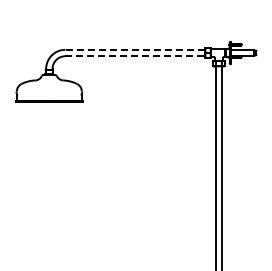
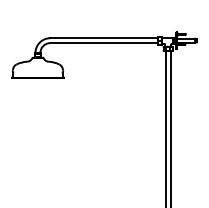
line: (134, 49) -> (103, 37), dashed -> solid
line: (135, 56) -> (104, 43), dashed -> solid

